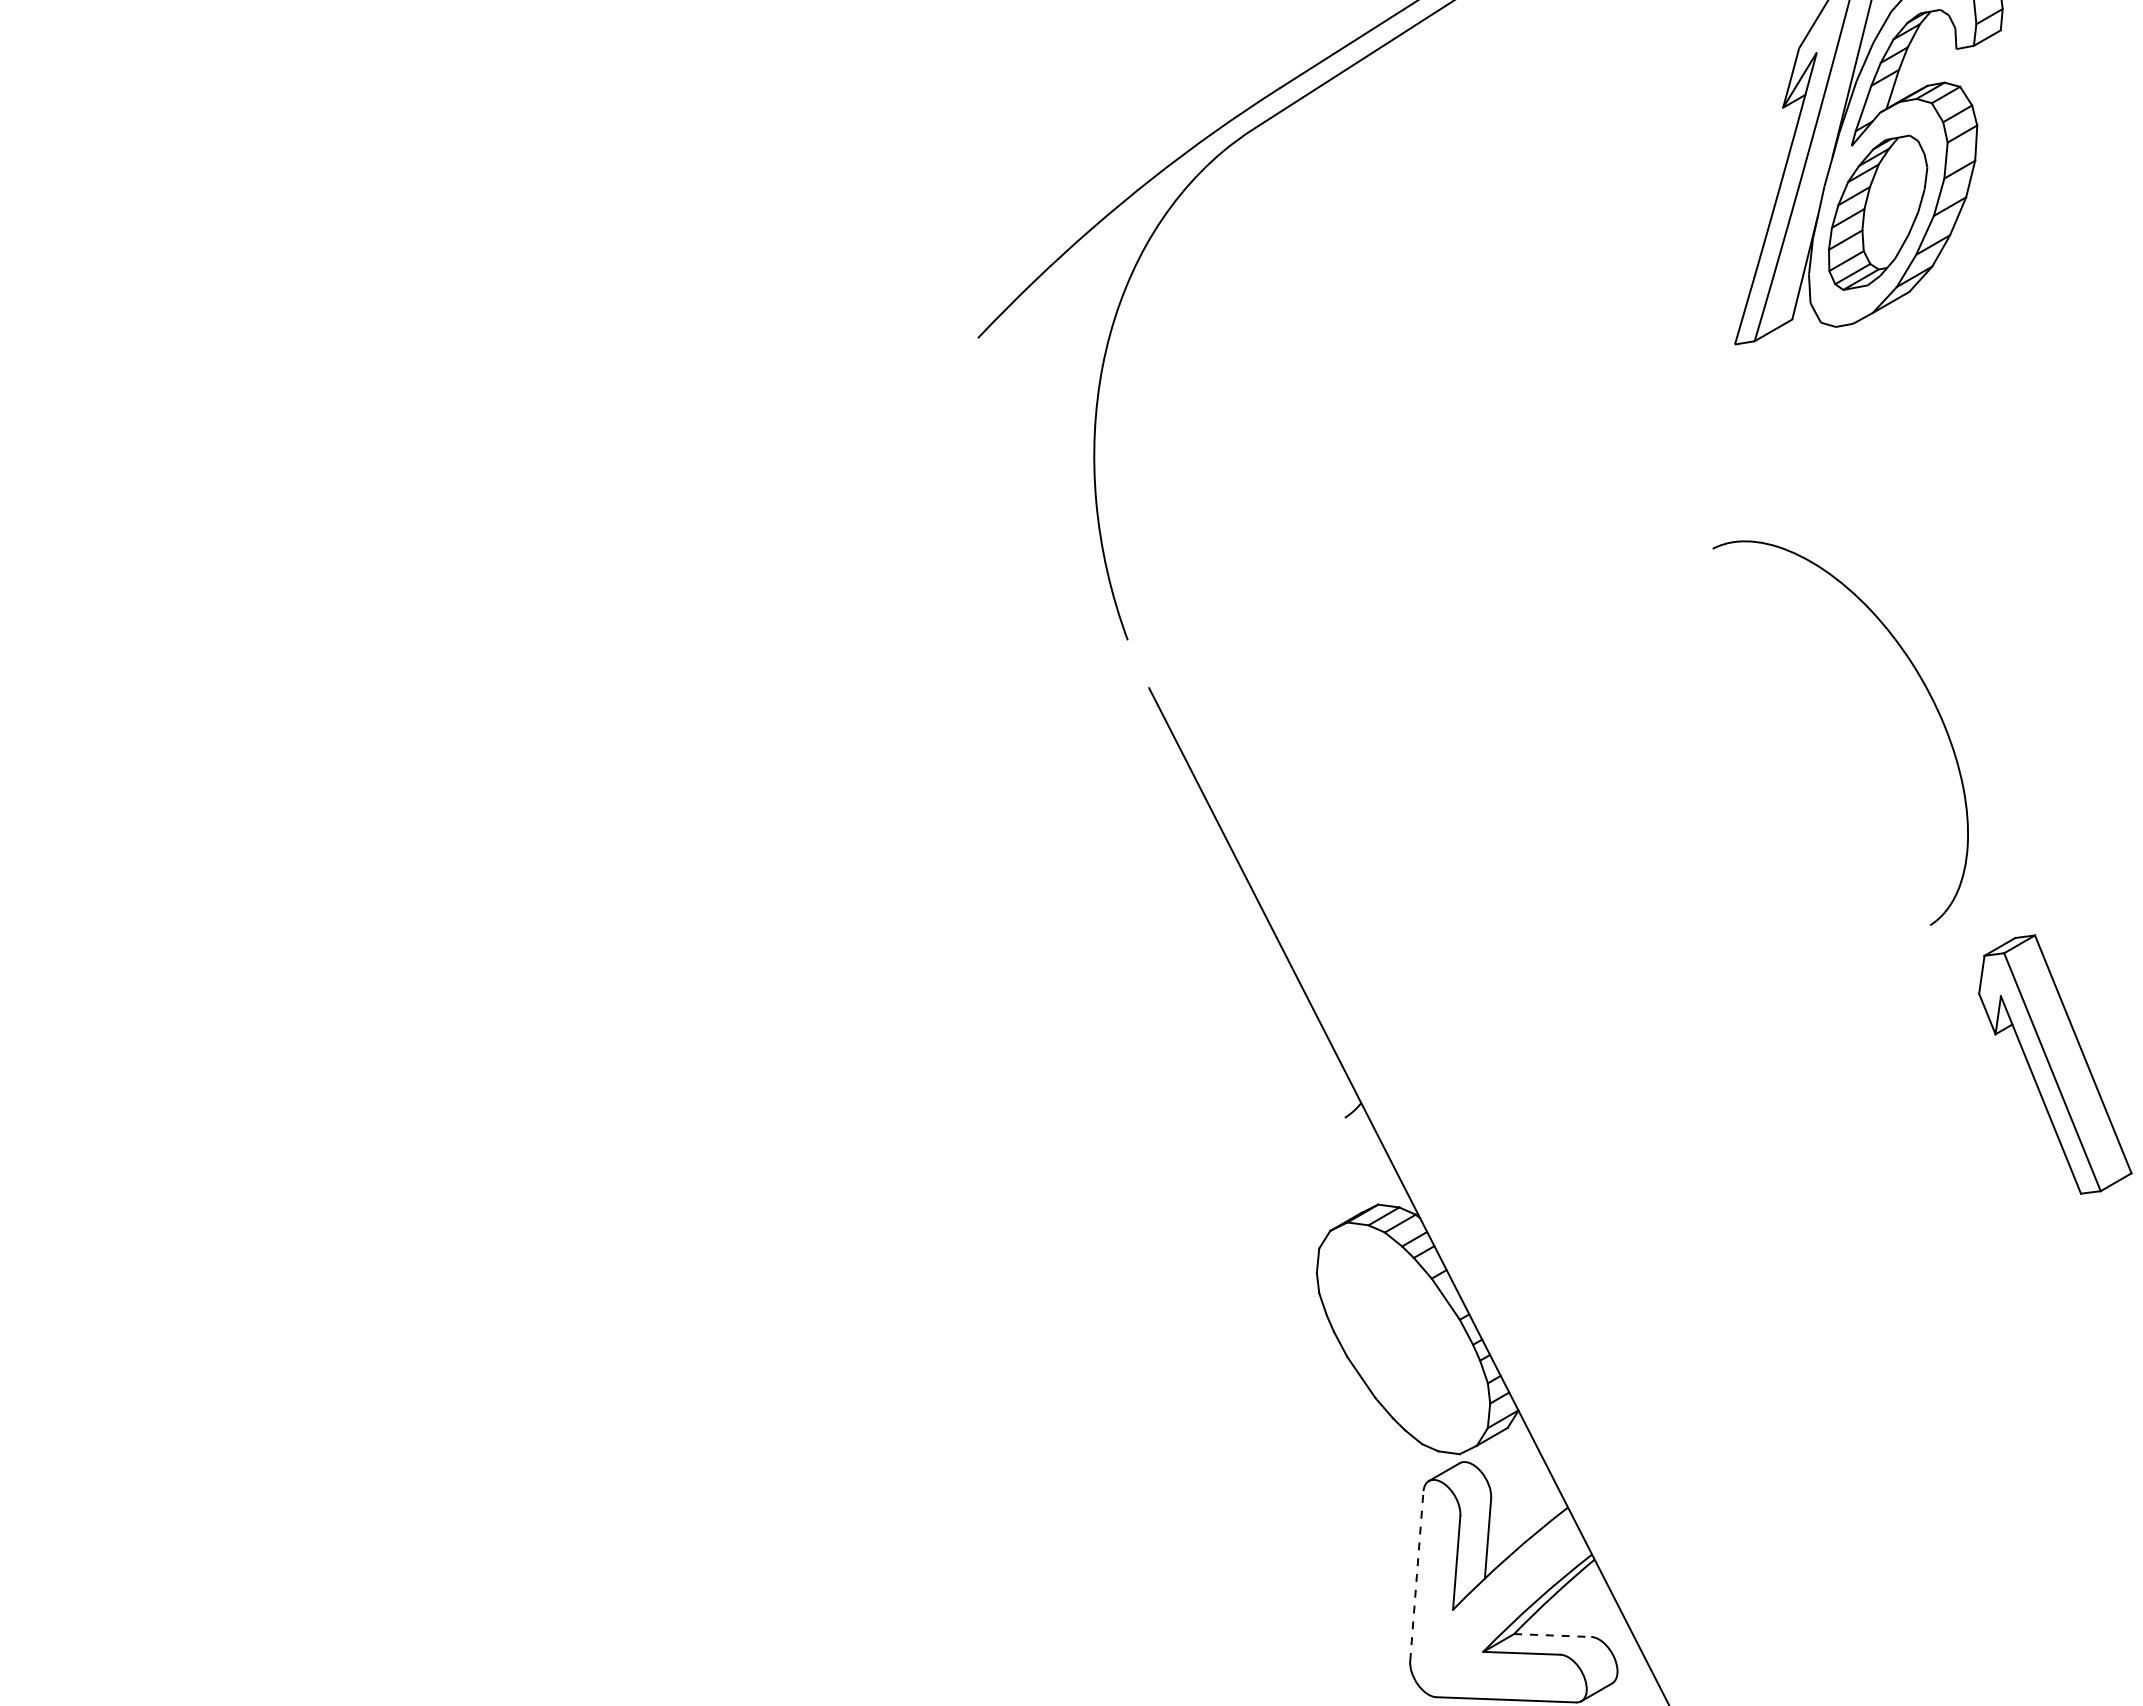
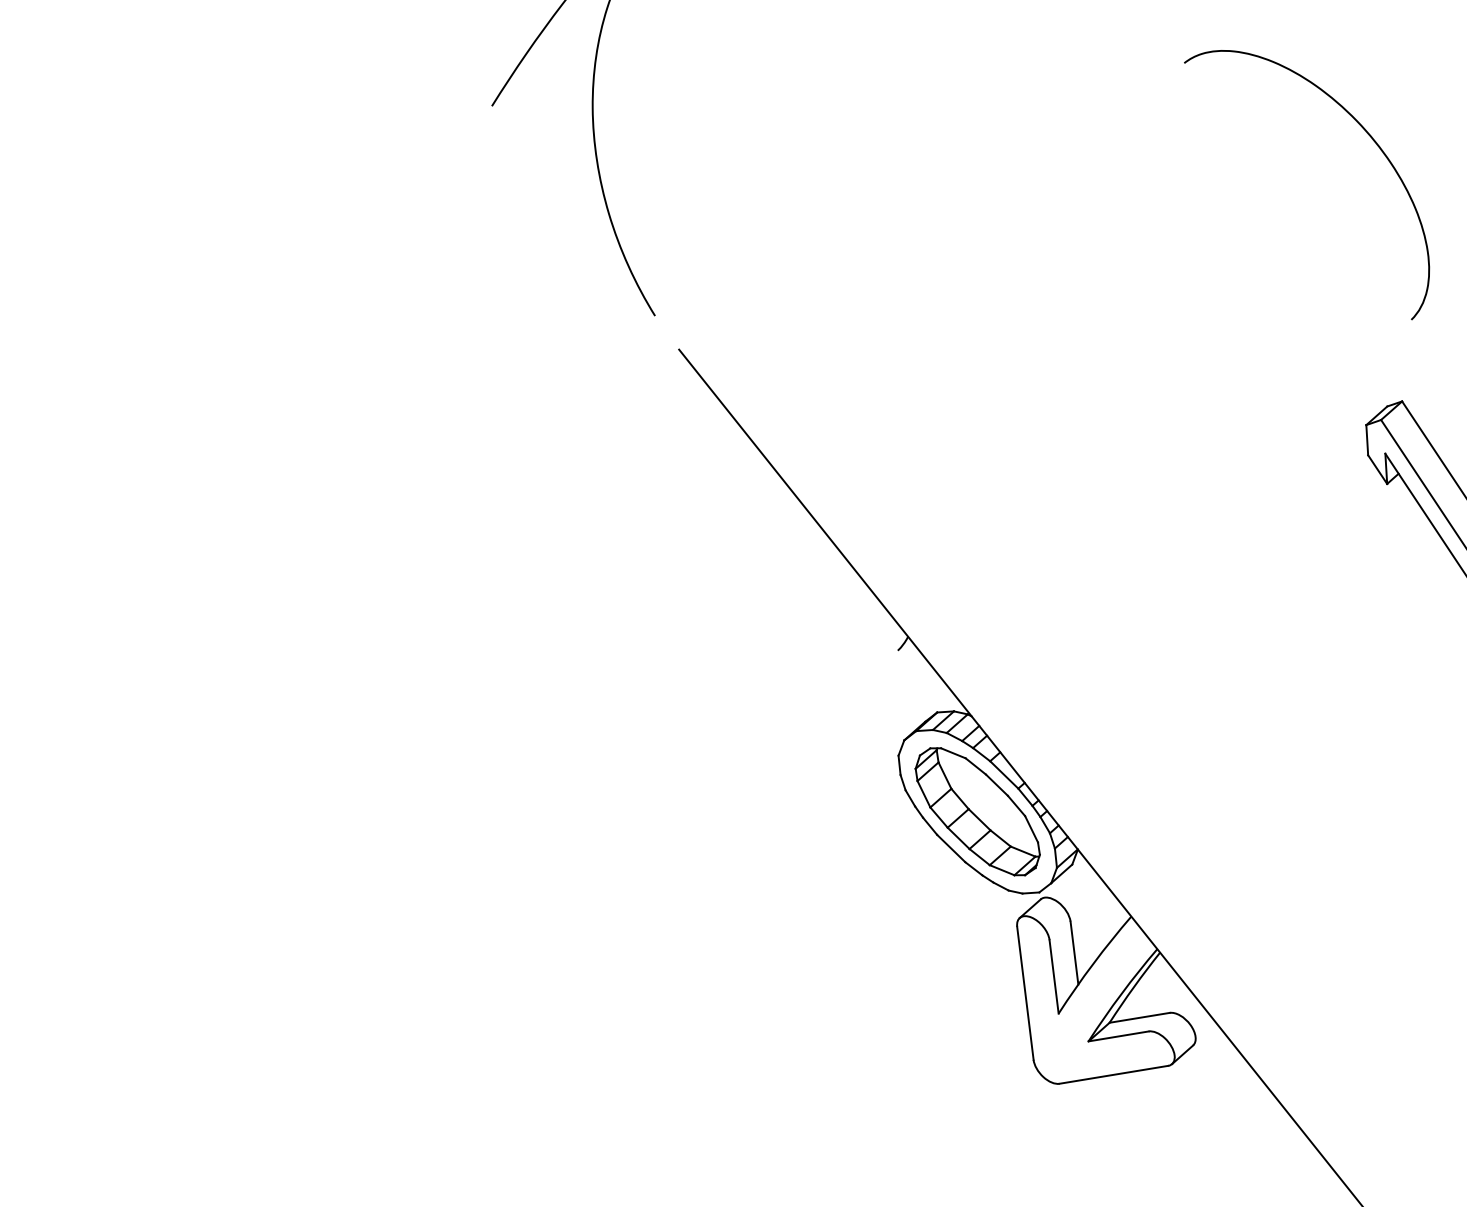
curve: (1926, 690) -> (1371, 139), moved
part: (1403, 1338) -> (977, 811), added
line: (1416, 1575) -> (1025, 992), dashed -> solid
line: (1552, 1635) -> (1139, 1017), dashed -> solid

